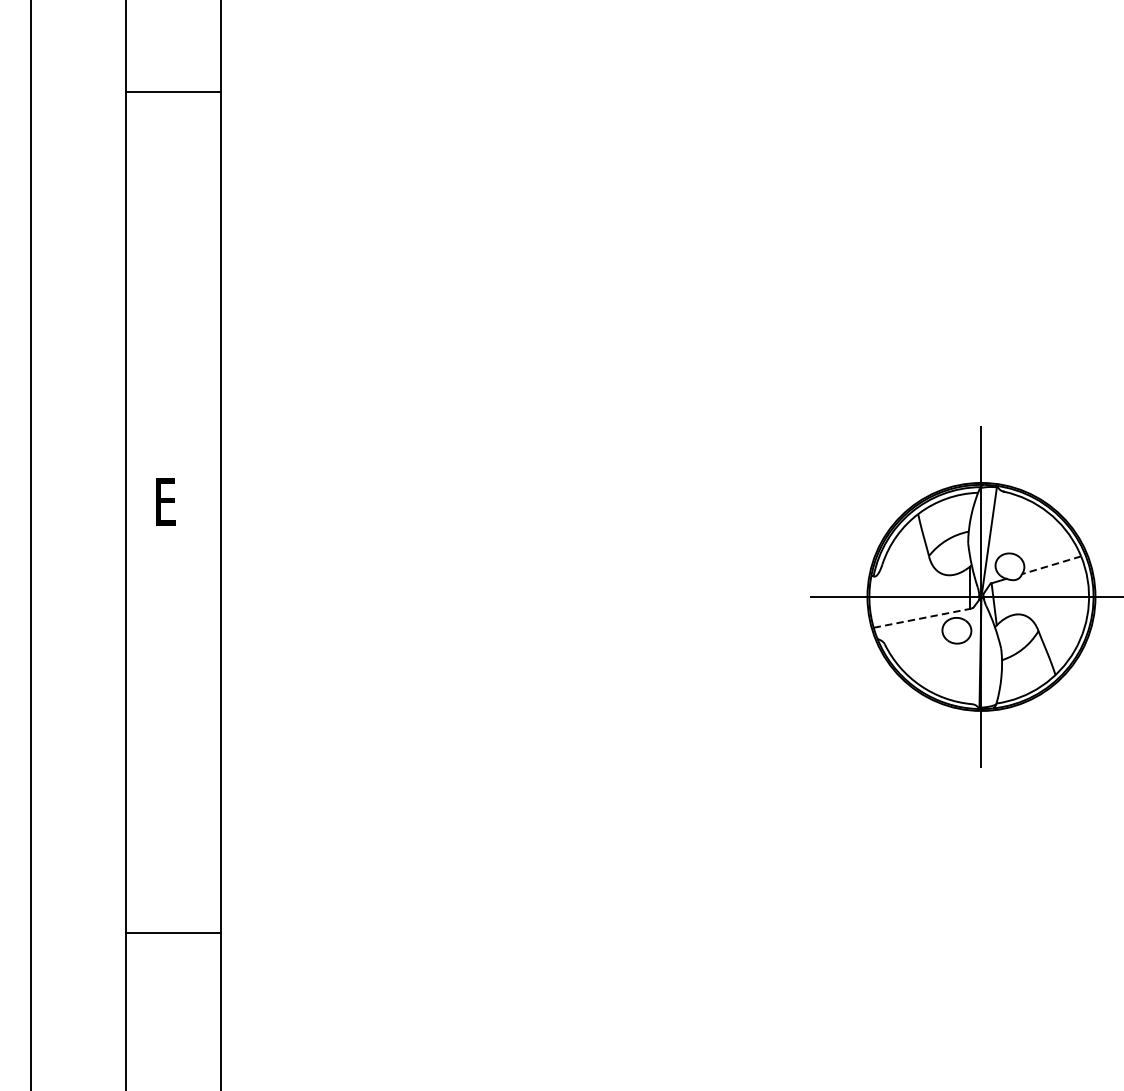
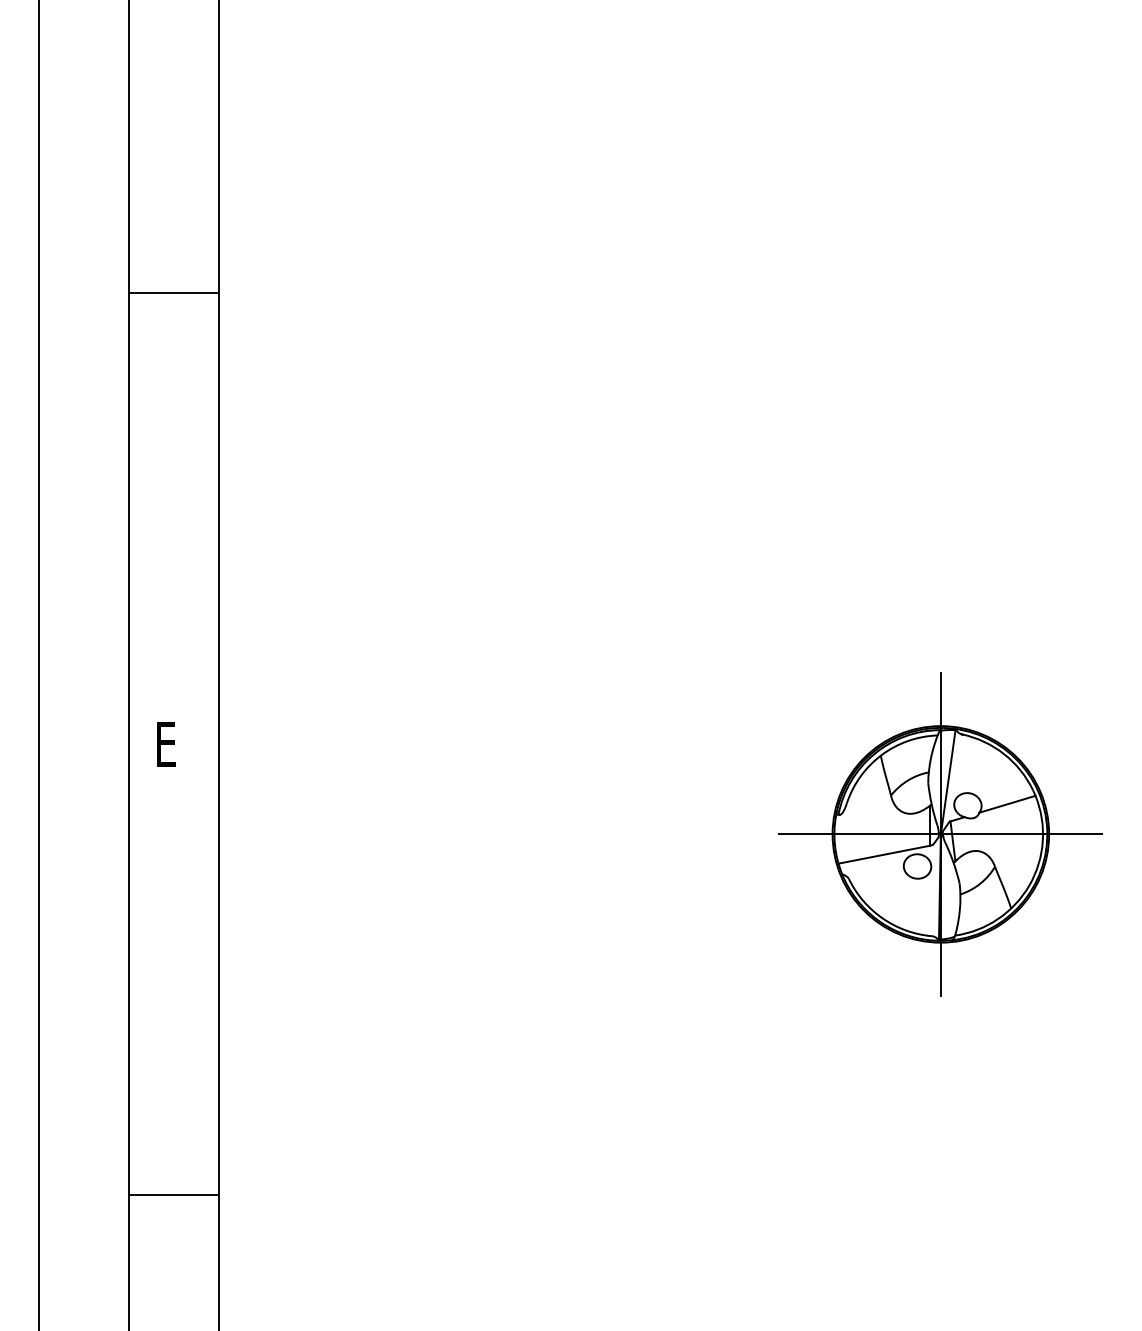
line: (173, 92) -> (173, 293), moved
line: (1050, 565) -> (1006, 804), dashed -> solid
line: (922, 618) -> (884, 854), dashed -> solid
line: (173, 933) -> (173, 1195), moved

